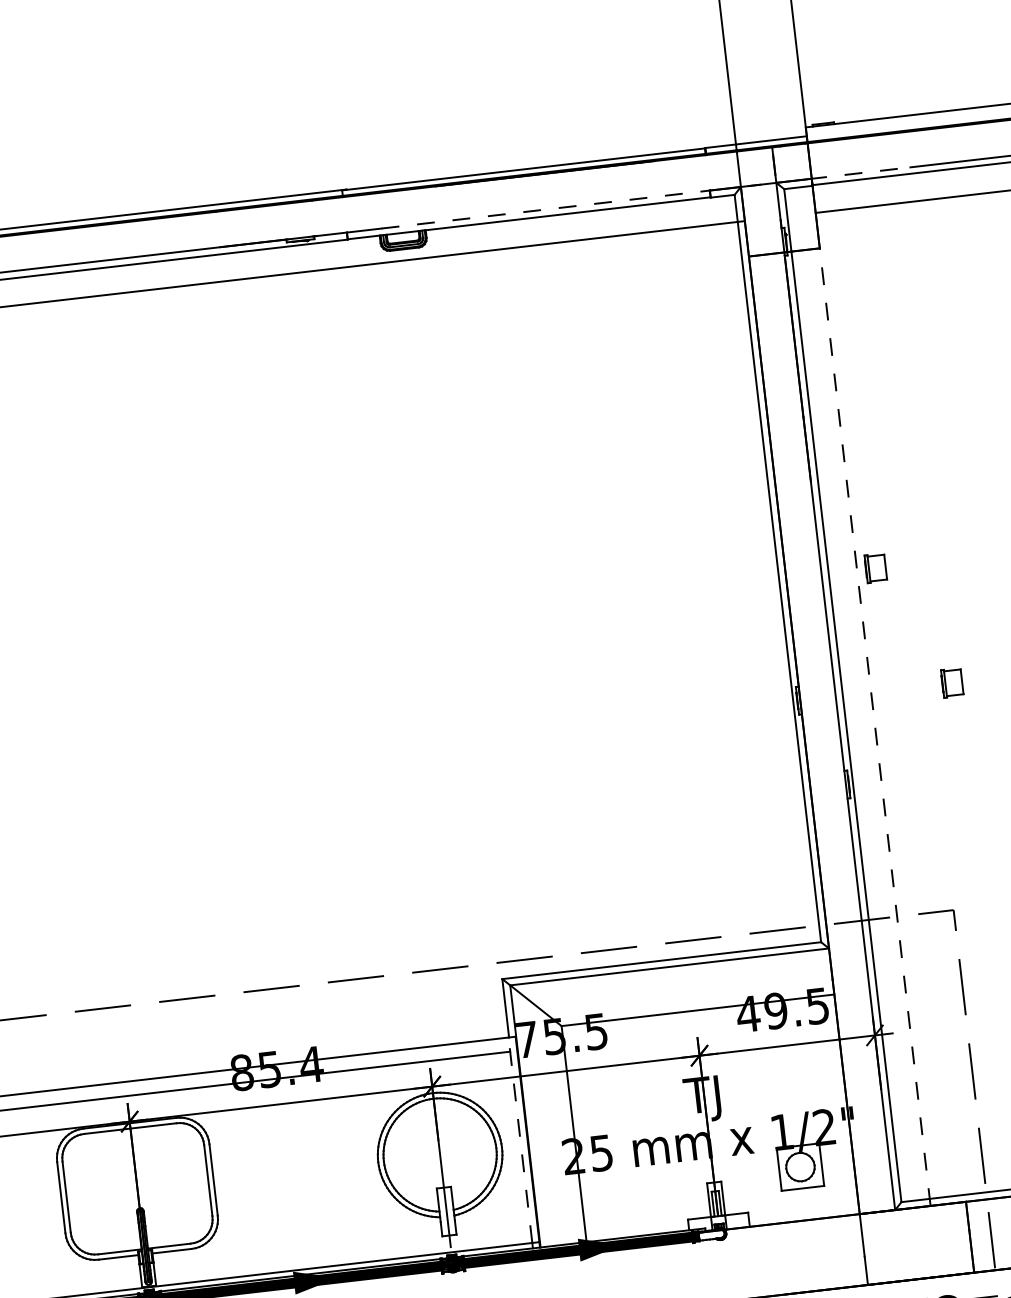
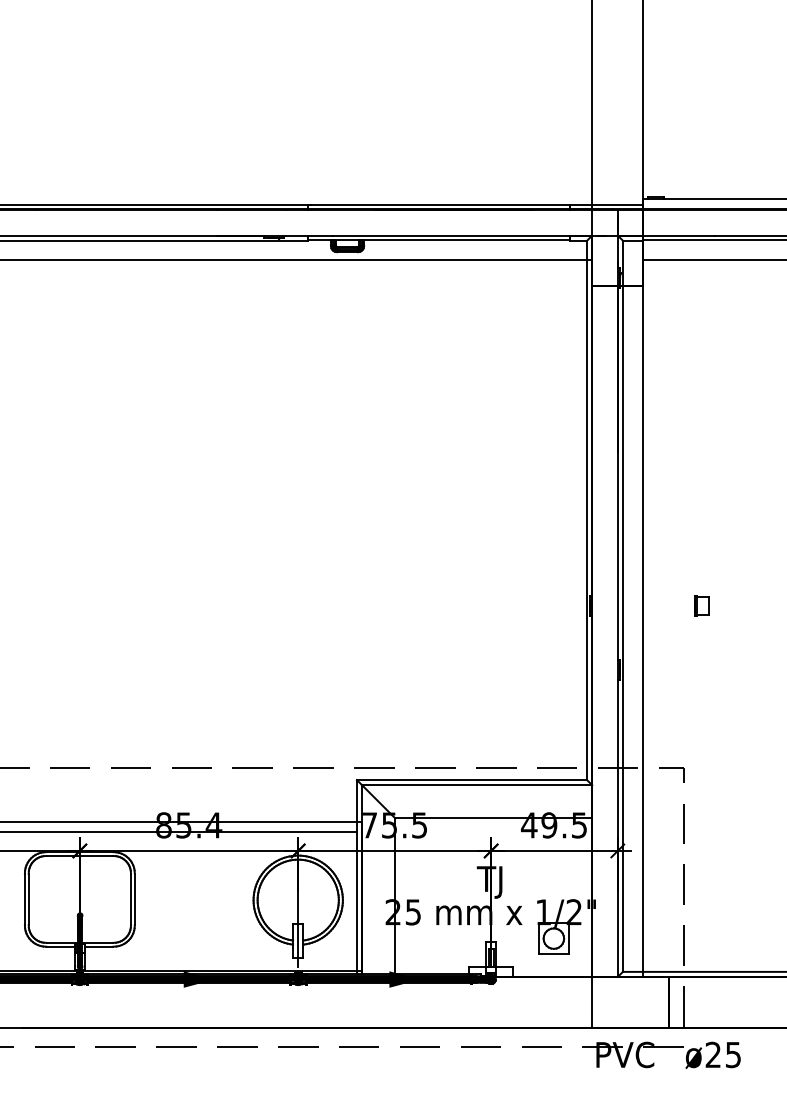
line: (860, 173) -> (678, 235), dashed -> solid
line: (545, 209) -> (451, 235), dashed -> solid
part: (875, 567) -> (656, 517), removed
line: (875, 727) -> (643, 631), dashed -> solid
line: (520, 1139) -> (356, 895), dashed -> solid
fill: (710, 1234) -> (484, 979), added

